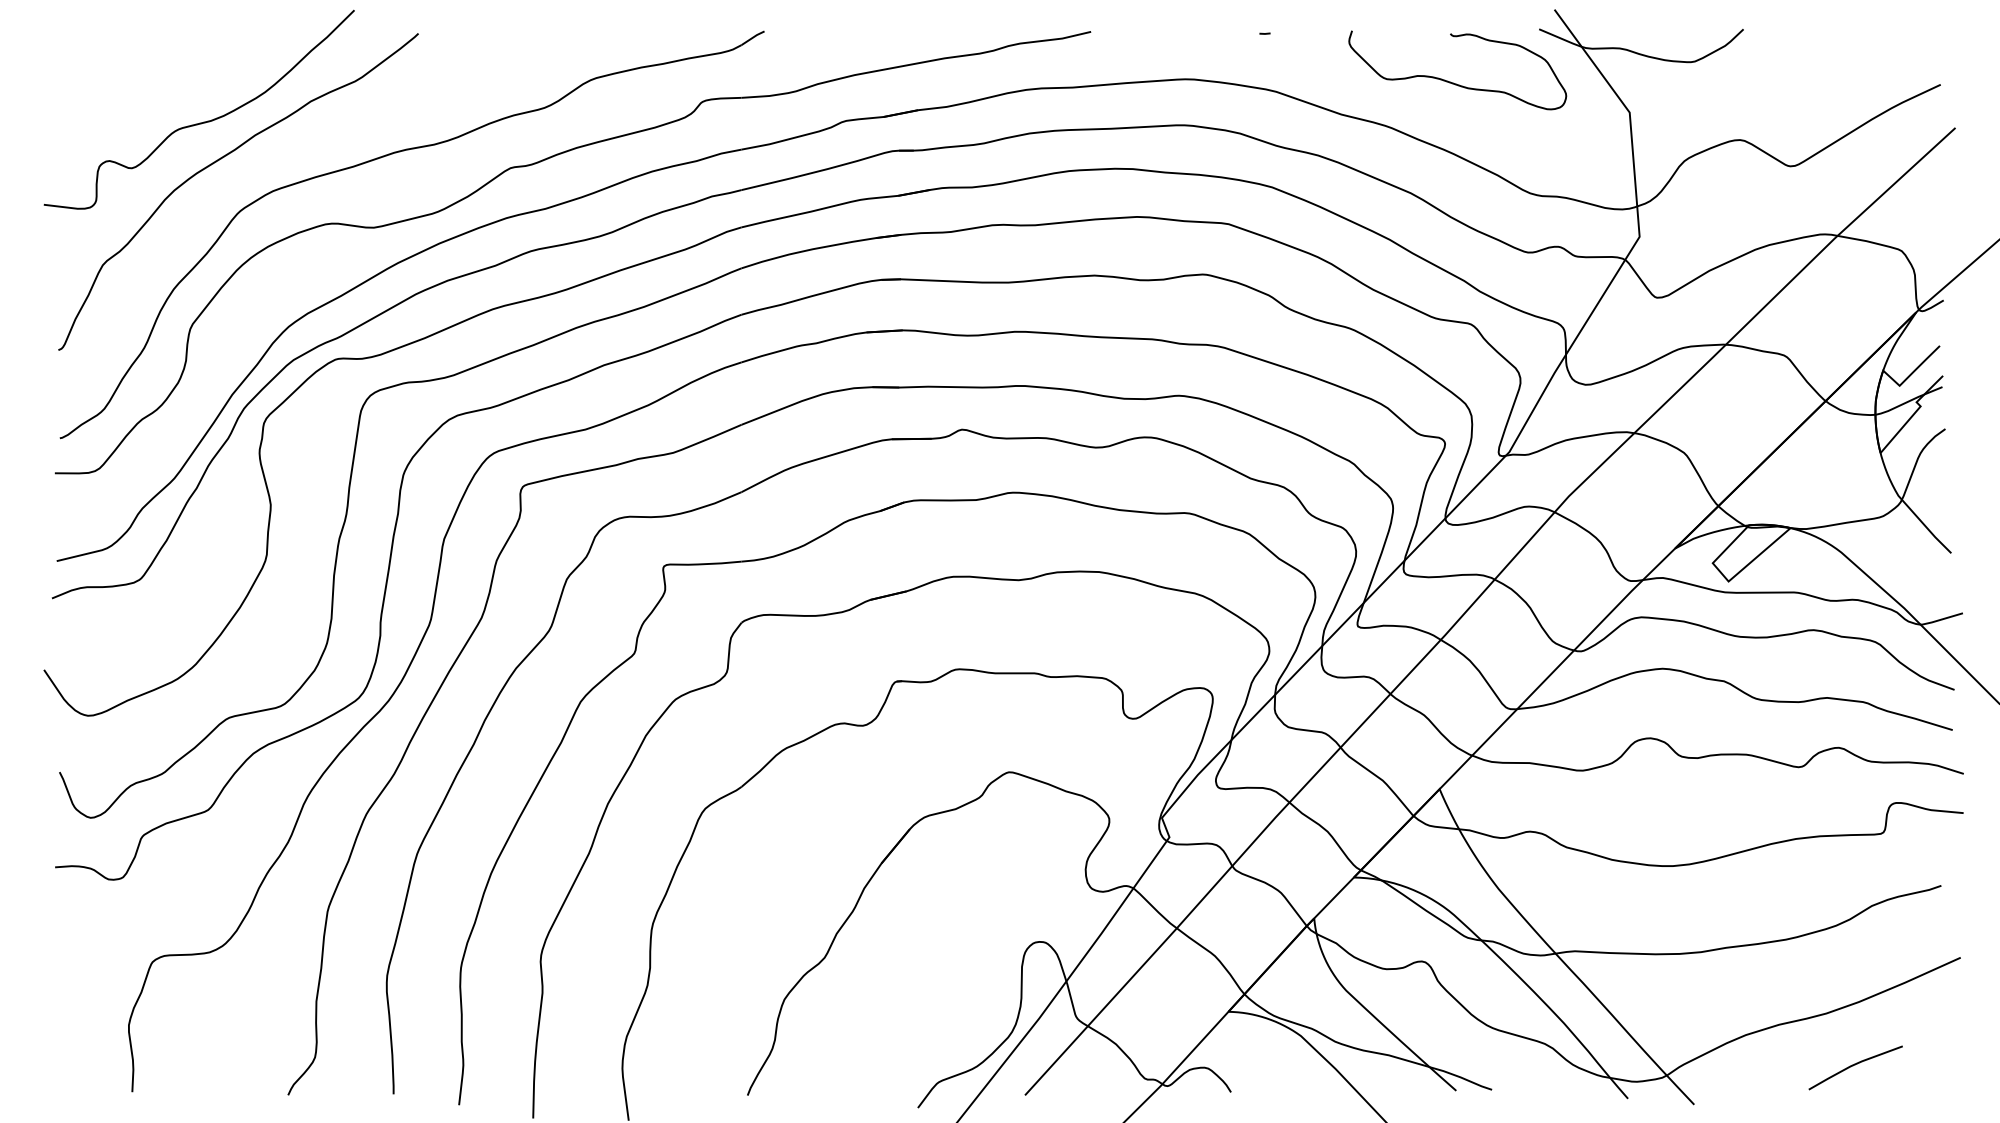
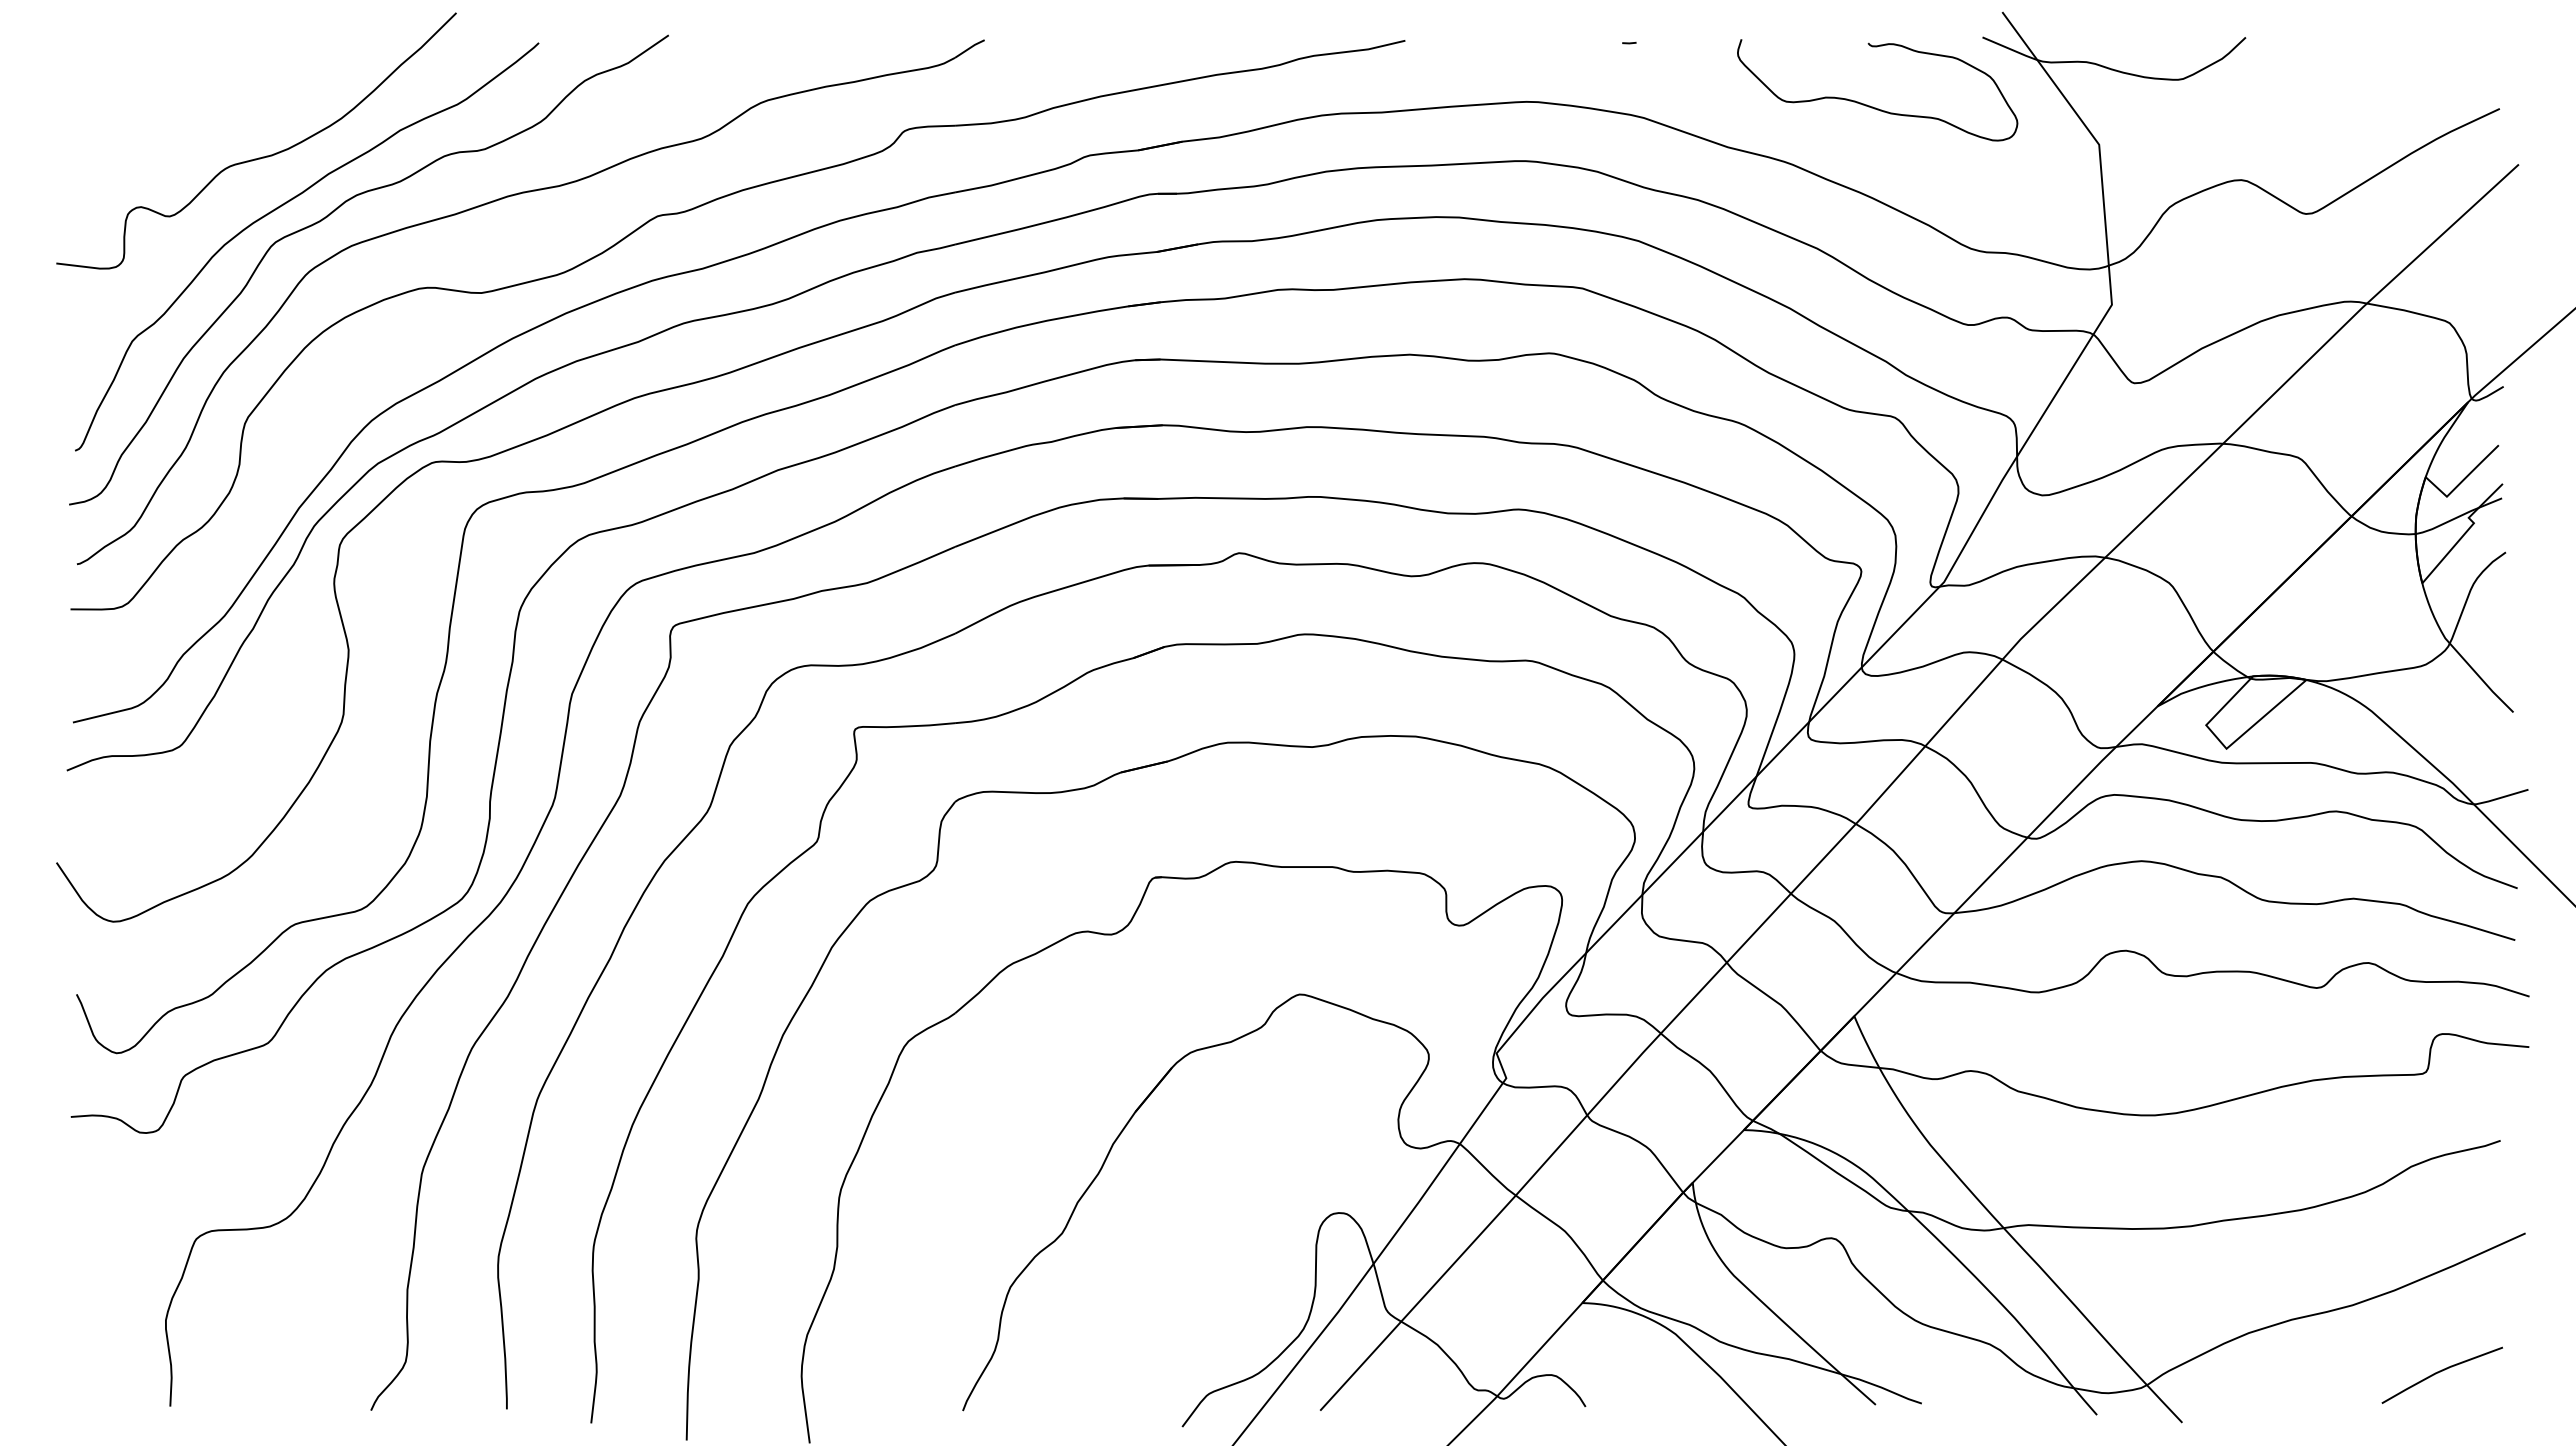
curve: (253, 169) -> (326, 218), added
line: (1854, 1065) -> (2440, 1372), moved

